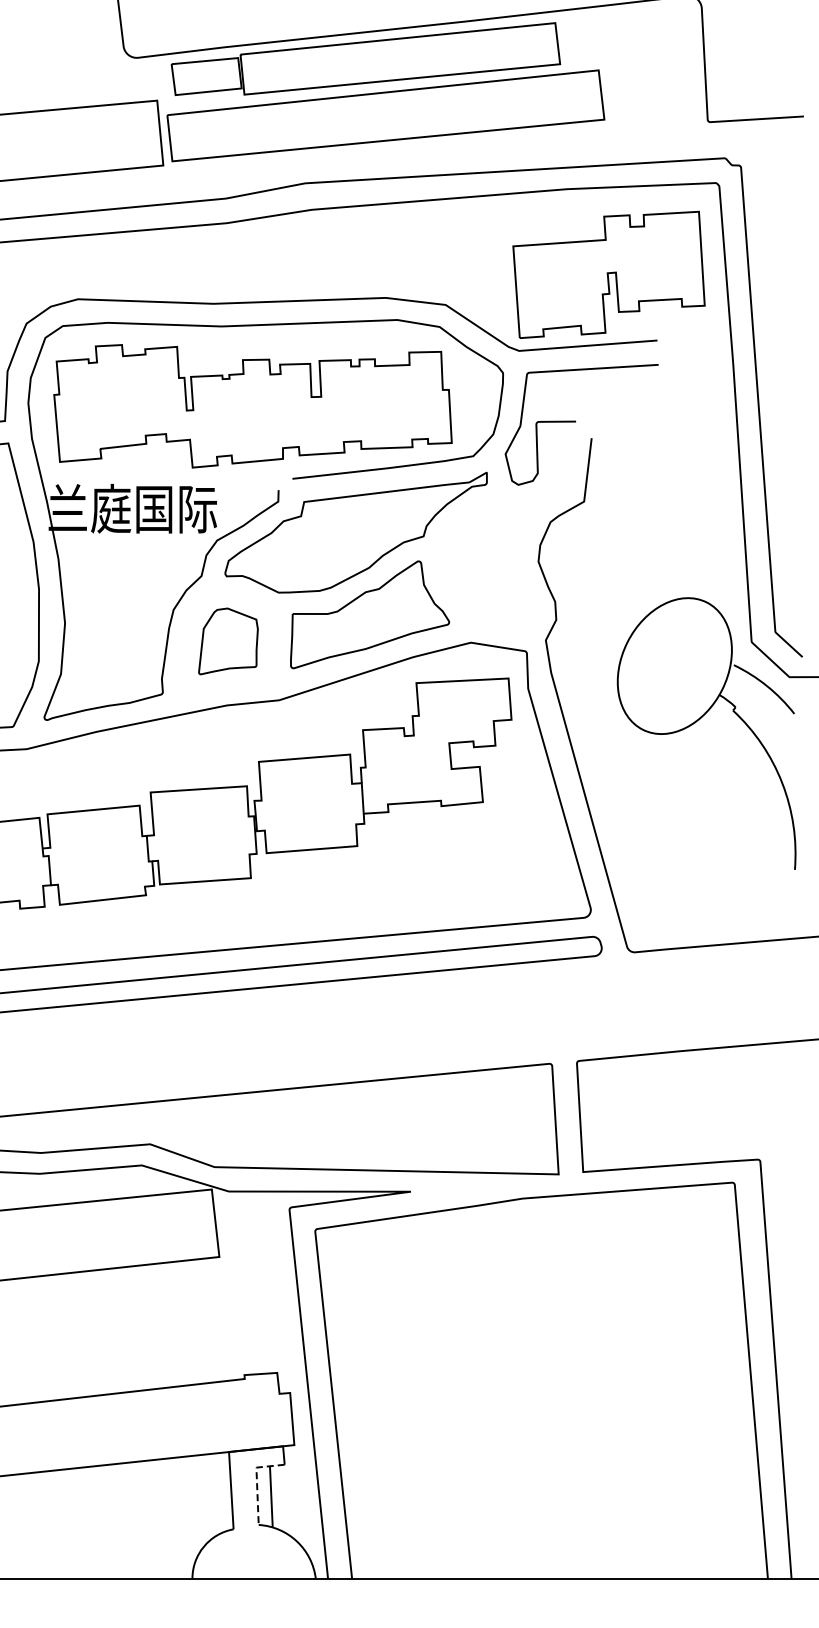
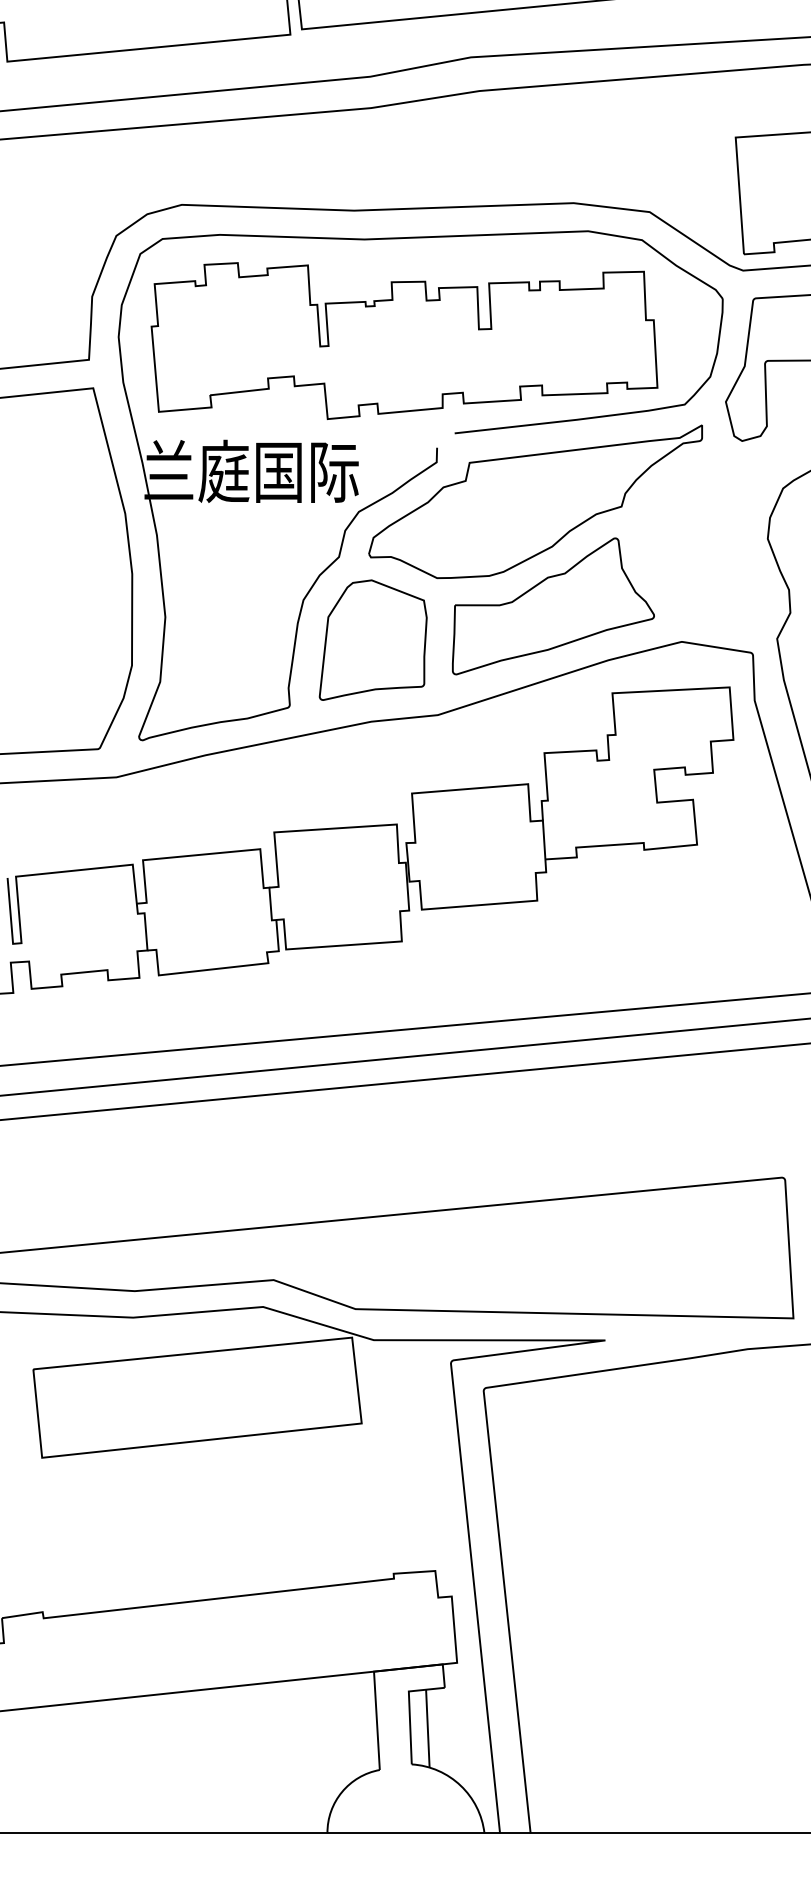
part: (228, 641) -> (373, 640), size x1.43
line: (256, 1481) -> (408, 1709), dashed -> solid

